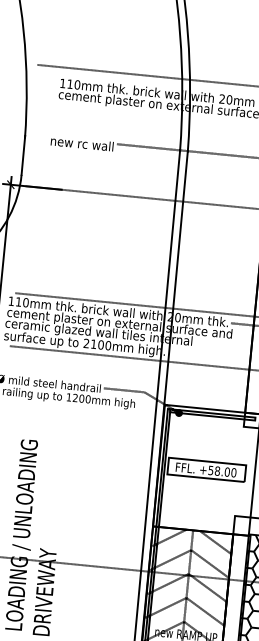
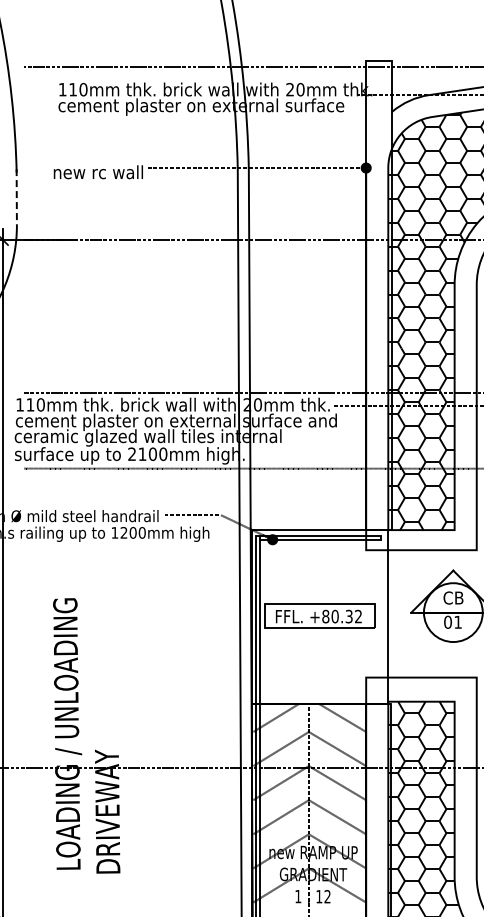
line: (23, 155) -> (16, 196), solid -> dashed
text: (222, 471) -> (342, 616), +58.00 -> +80.32

